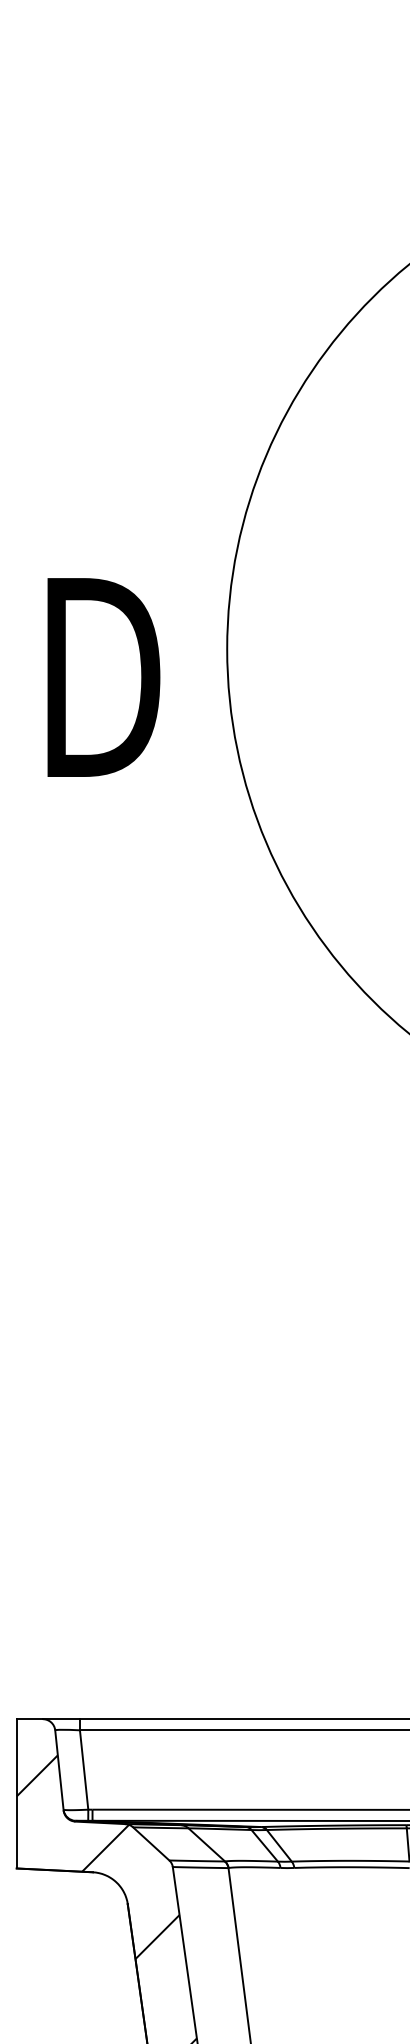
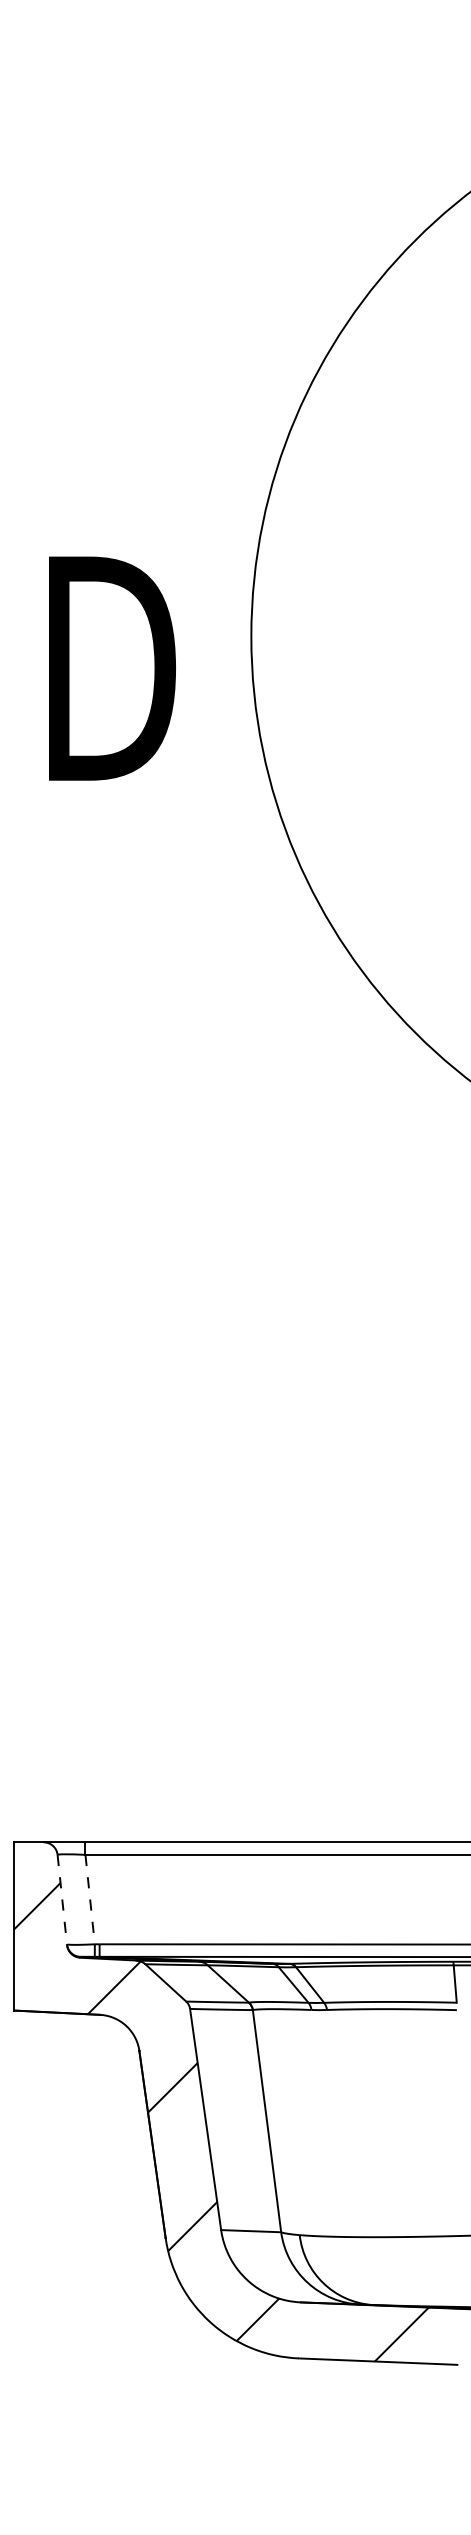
line: (84, 1769) -> (90, 1899), solid -> dashed
line: (59, 1770) -> (62, 1900), solid -> dashed

